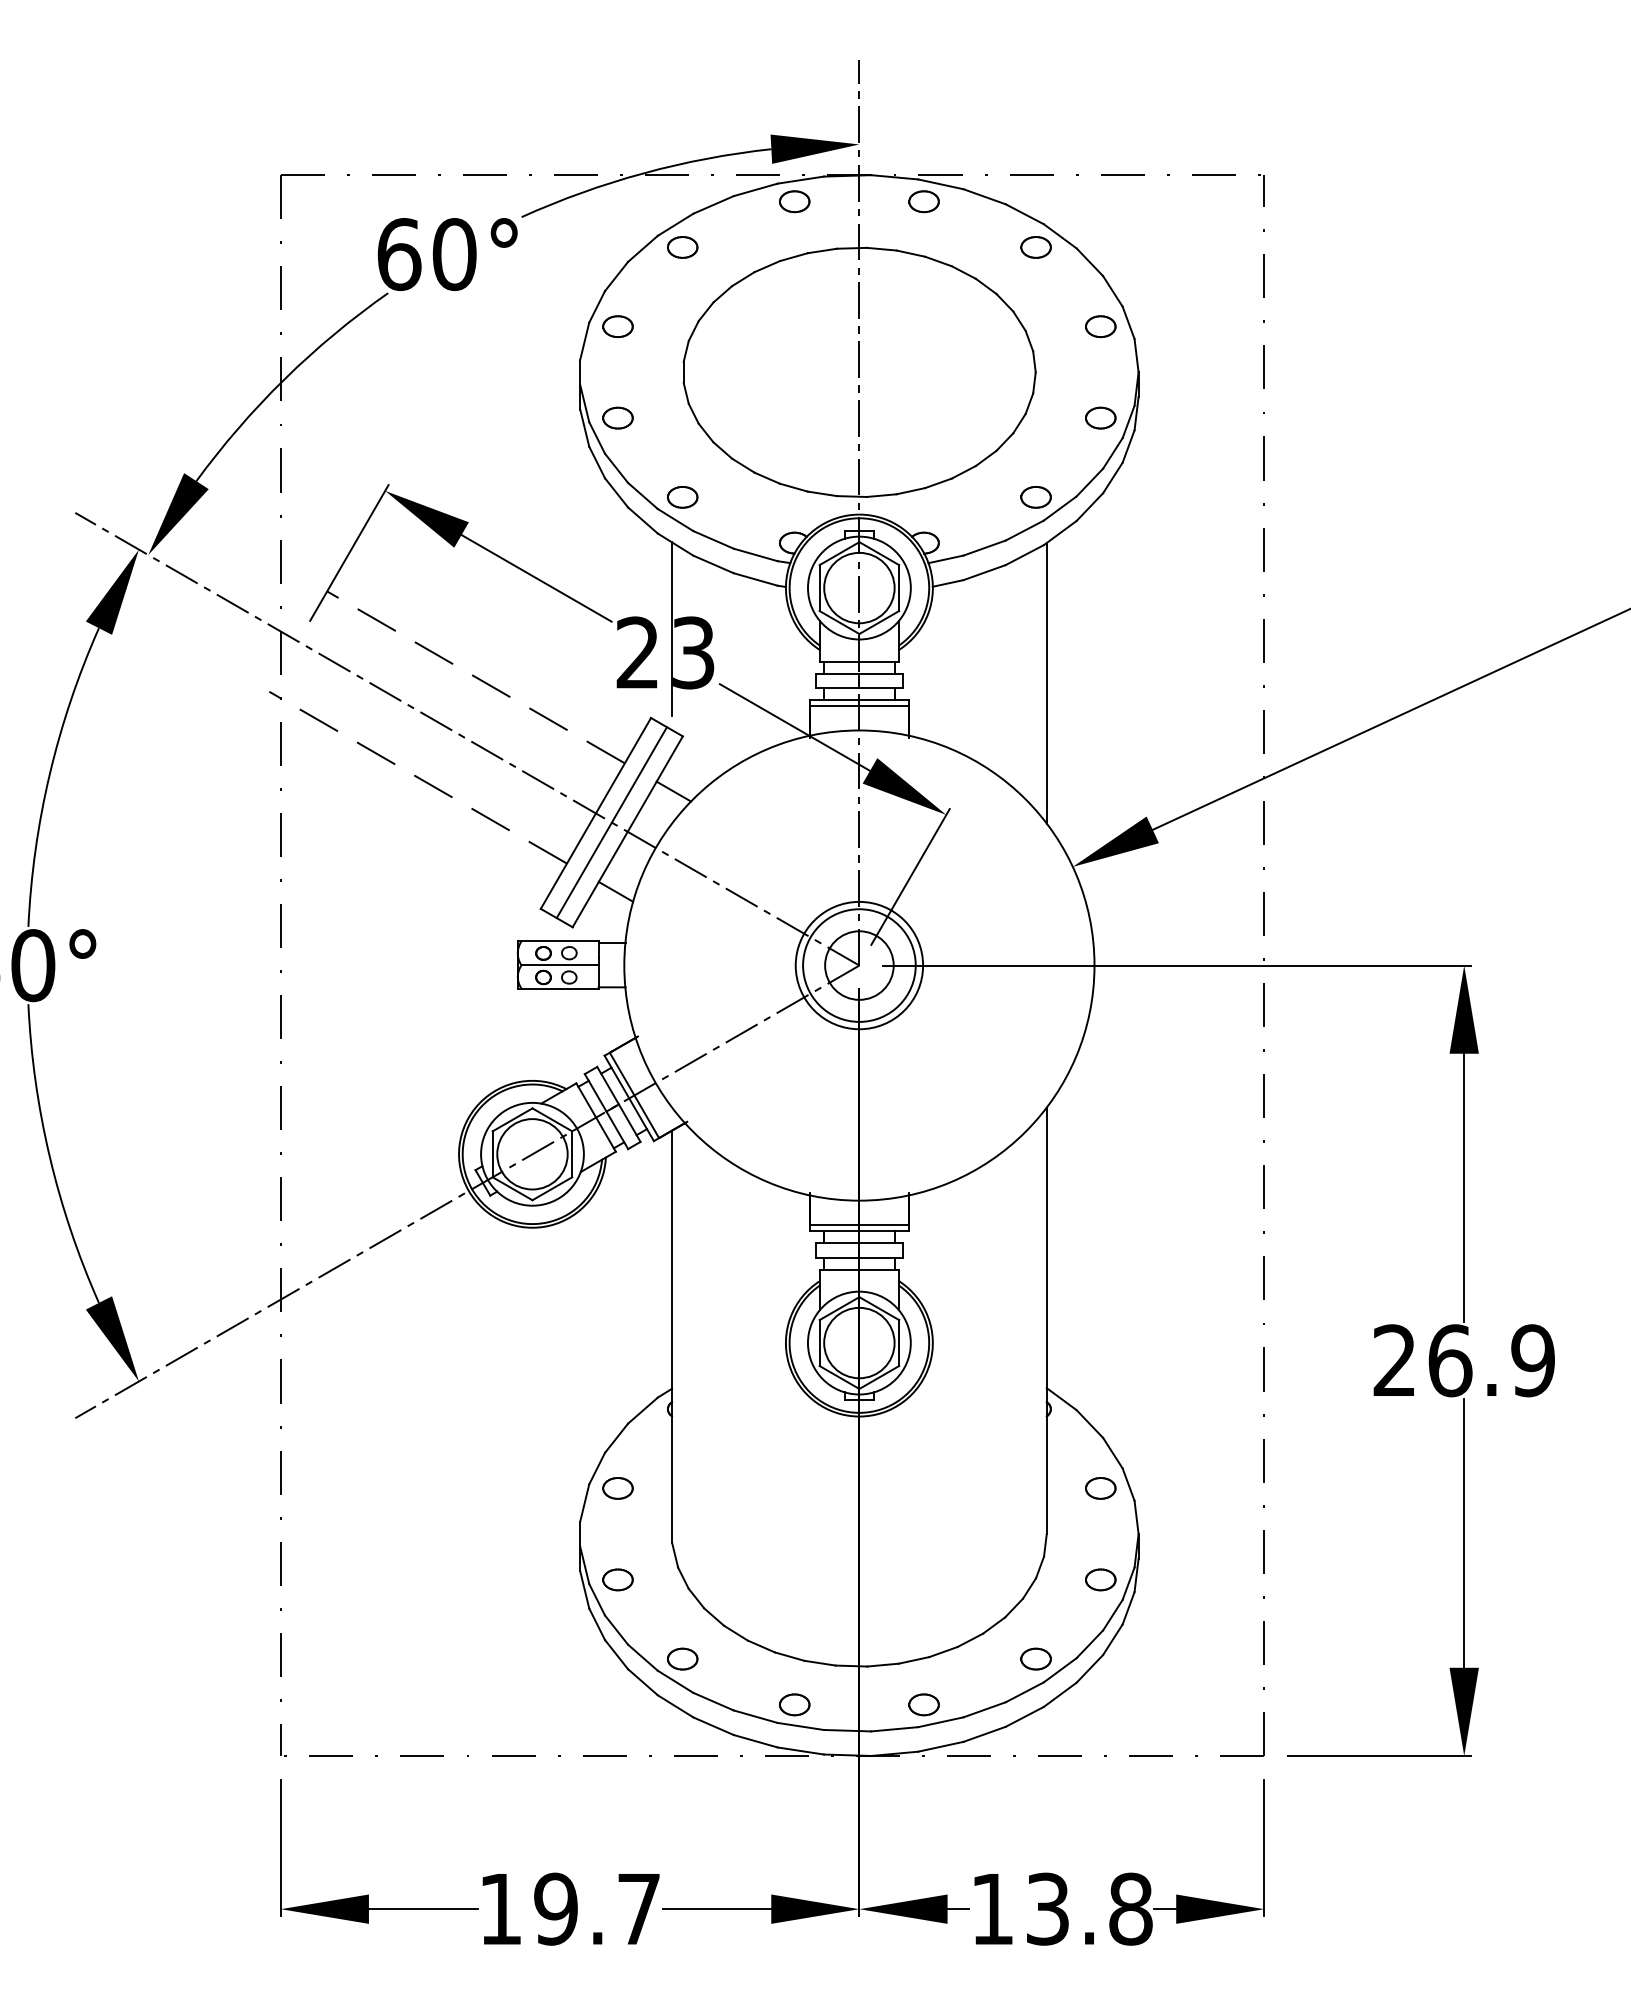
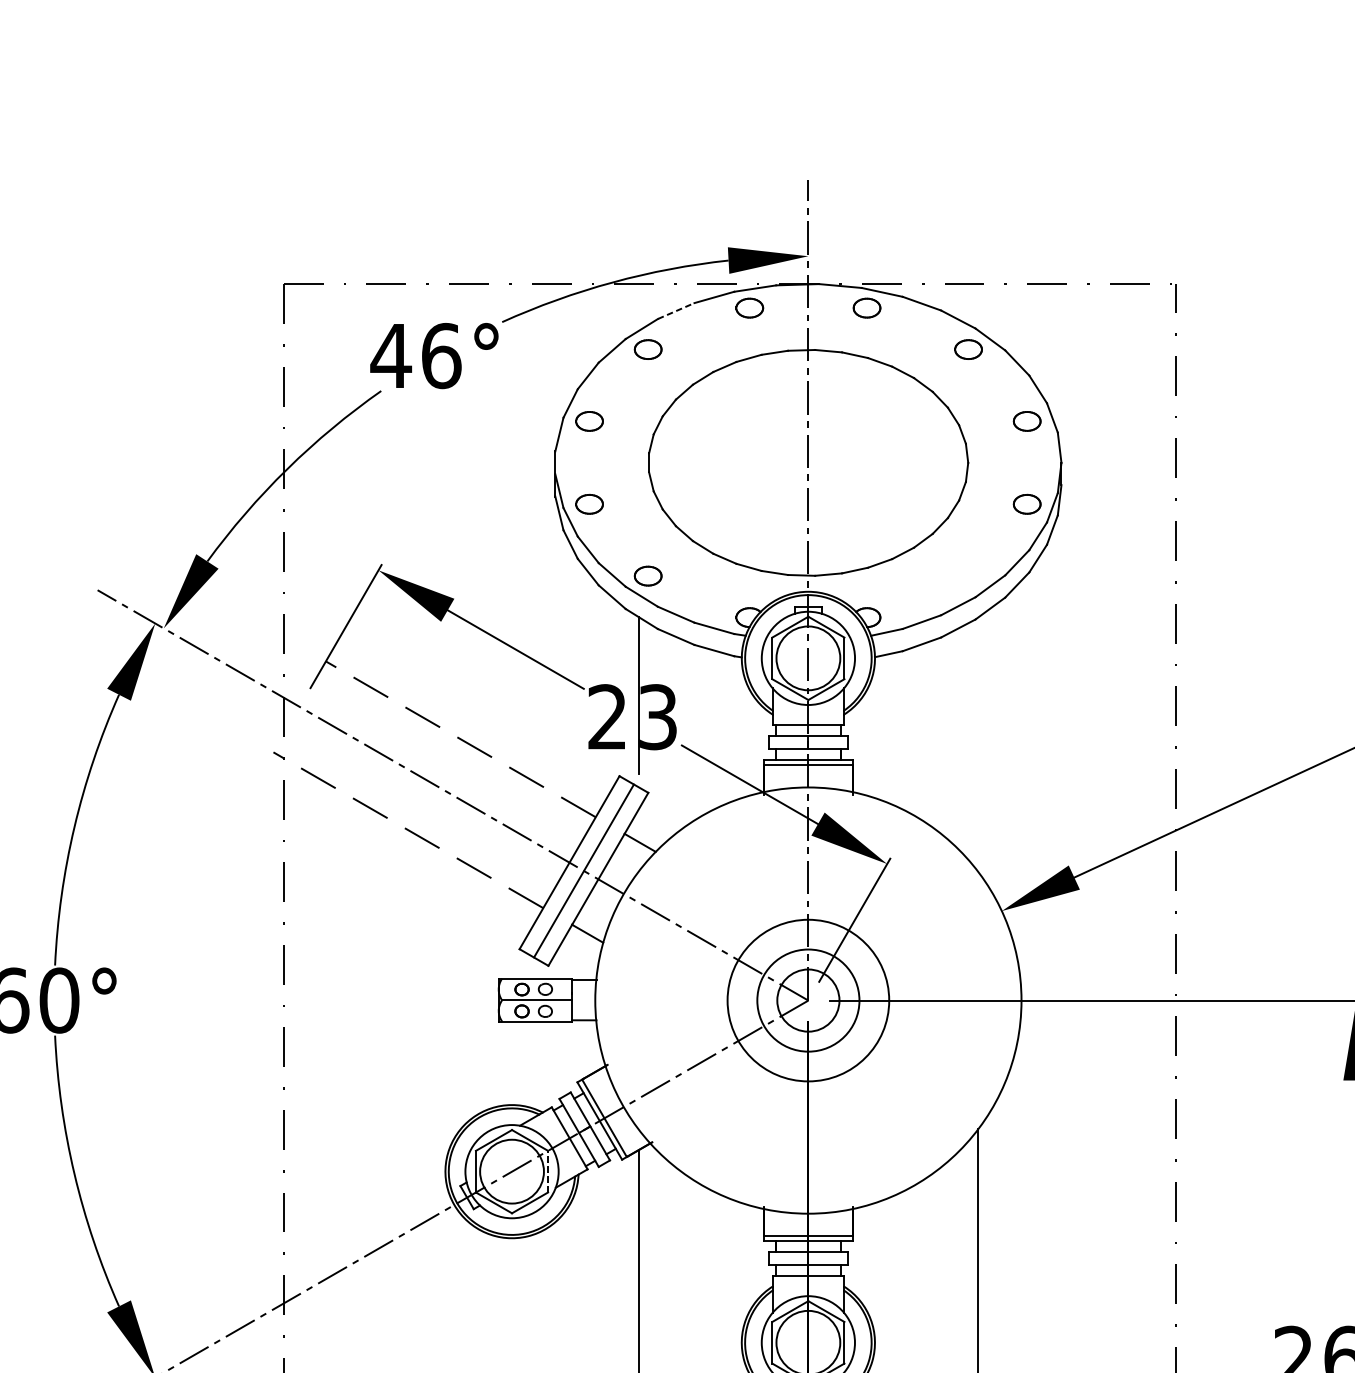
line: (713, 204) -> (676, 310), solid -> dashed
text: (426, 254) -> (415, 355), 60° -> 46°
part: (1035, 497) -> (968, 576), removed
line: (1046, 683) -> (977, 744), removed
circle: (859, 965) -> (808, 1000), size x1.4
line: (572, 1154) -> (548, 1171), solid -> dashed

